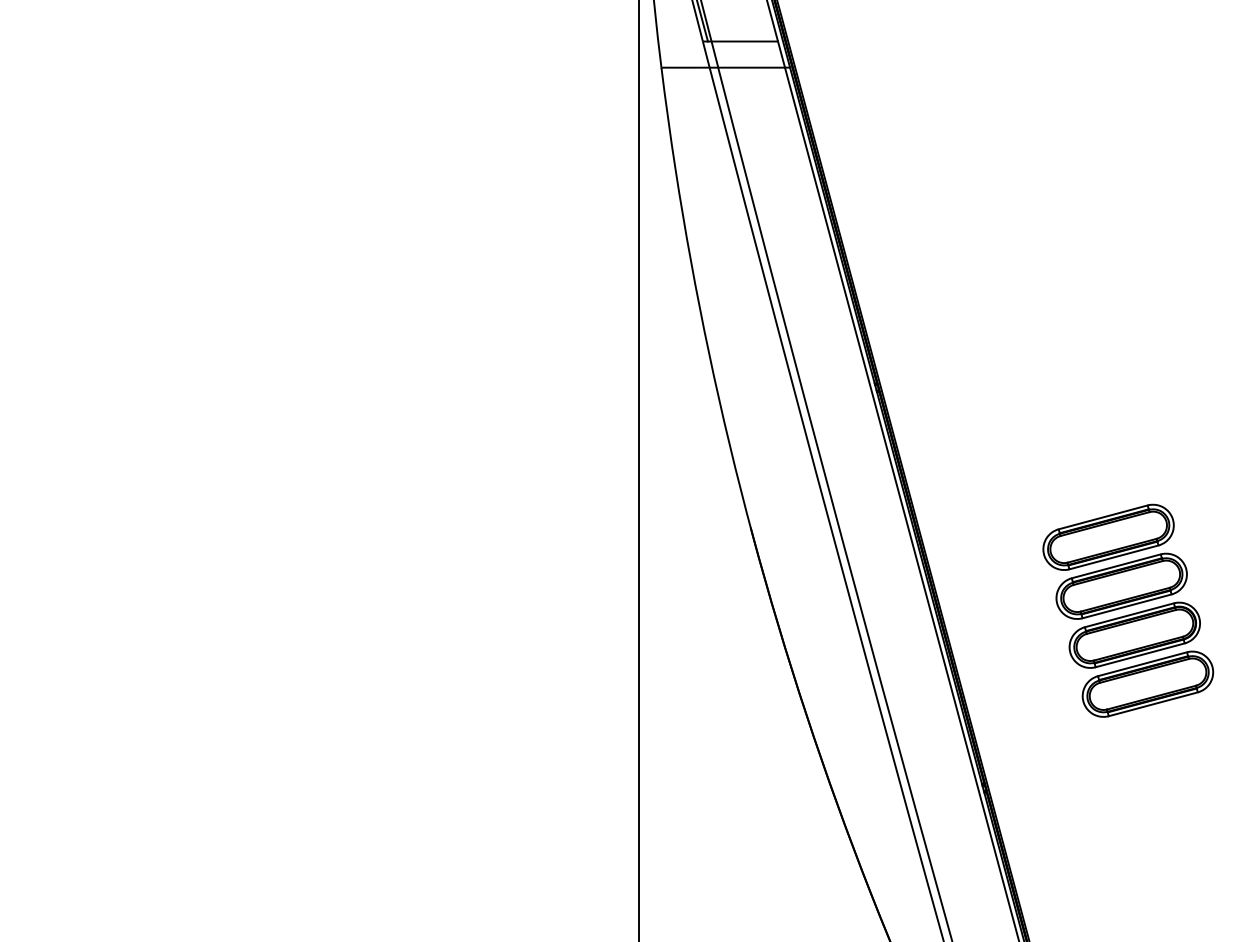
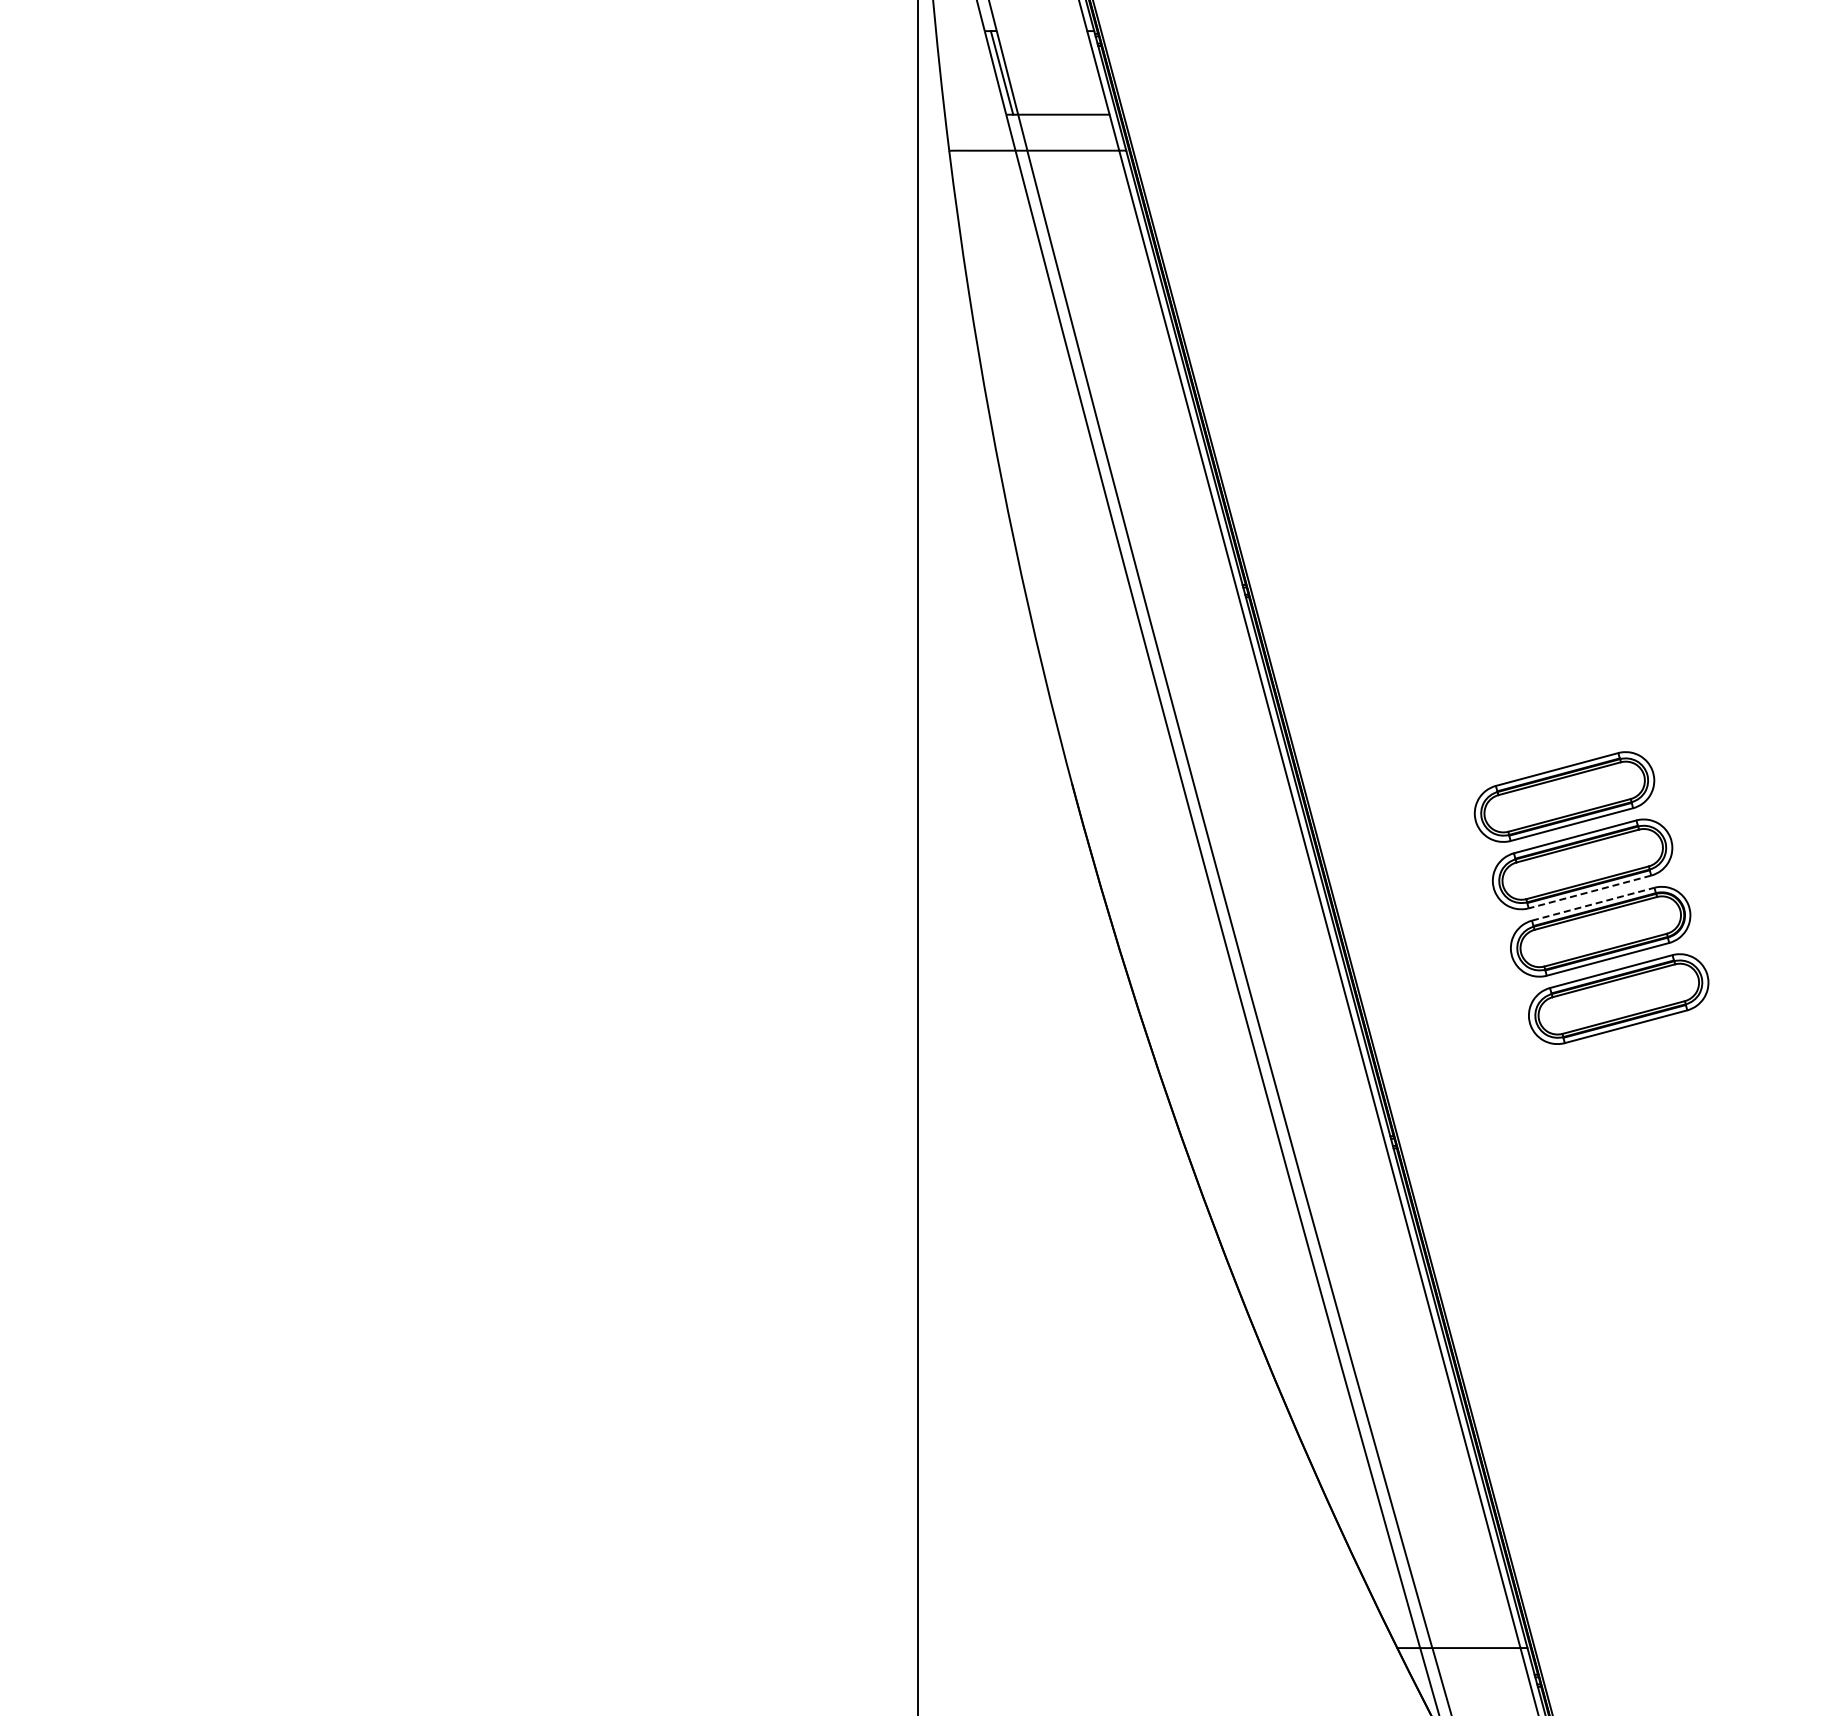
line: (1126, 606) -> (1589, 892), solid -> dashed
line: (1129, 615) -> (1593, 904), solid -> dashed

